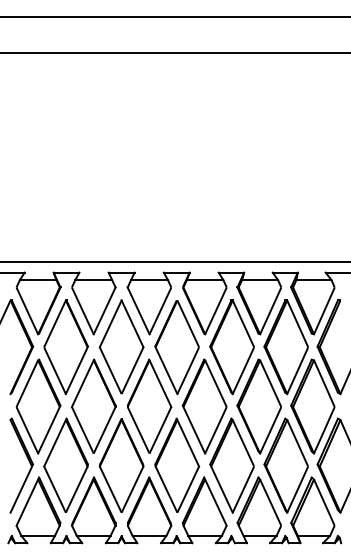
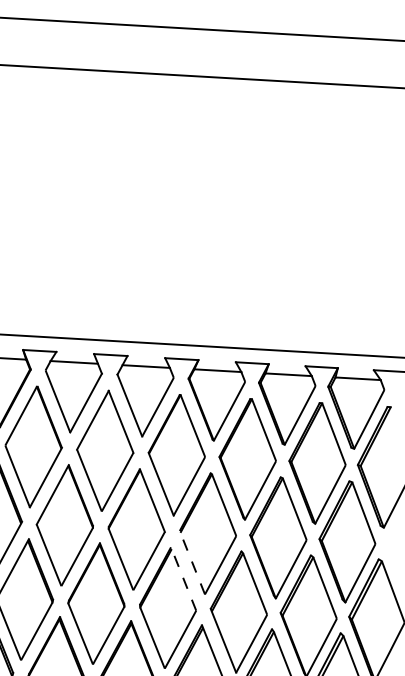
line: (193, 429) -> (191, 562), solid -> dashed
line: (187, 442) -> (183, 578), solid -> dashed

